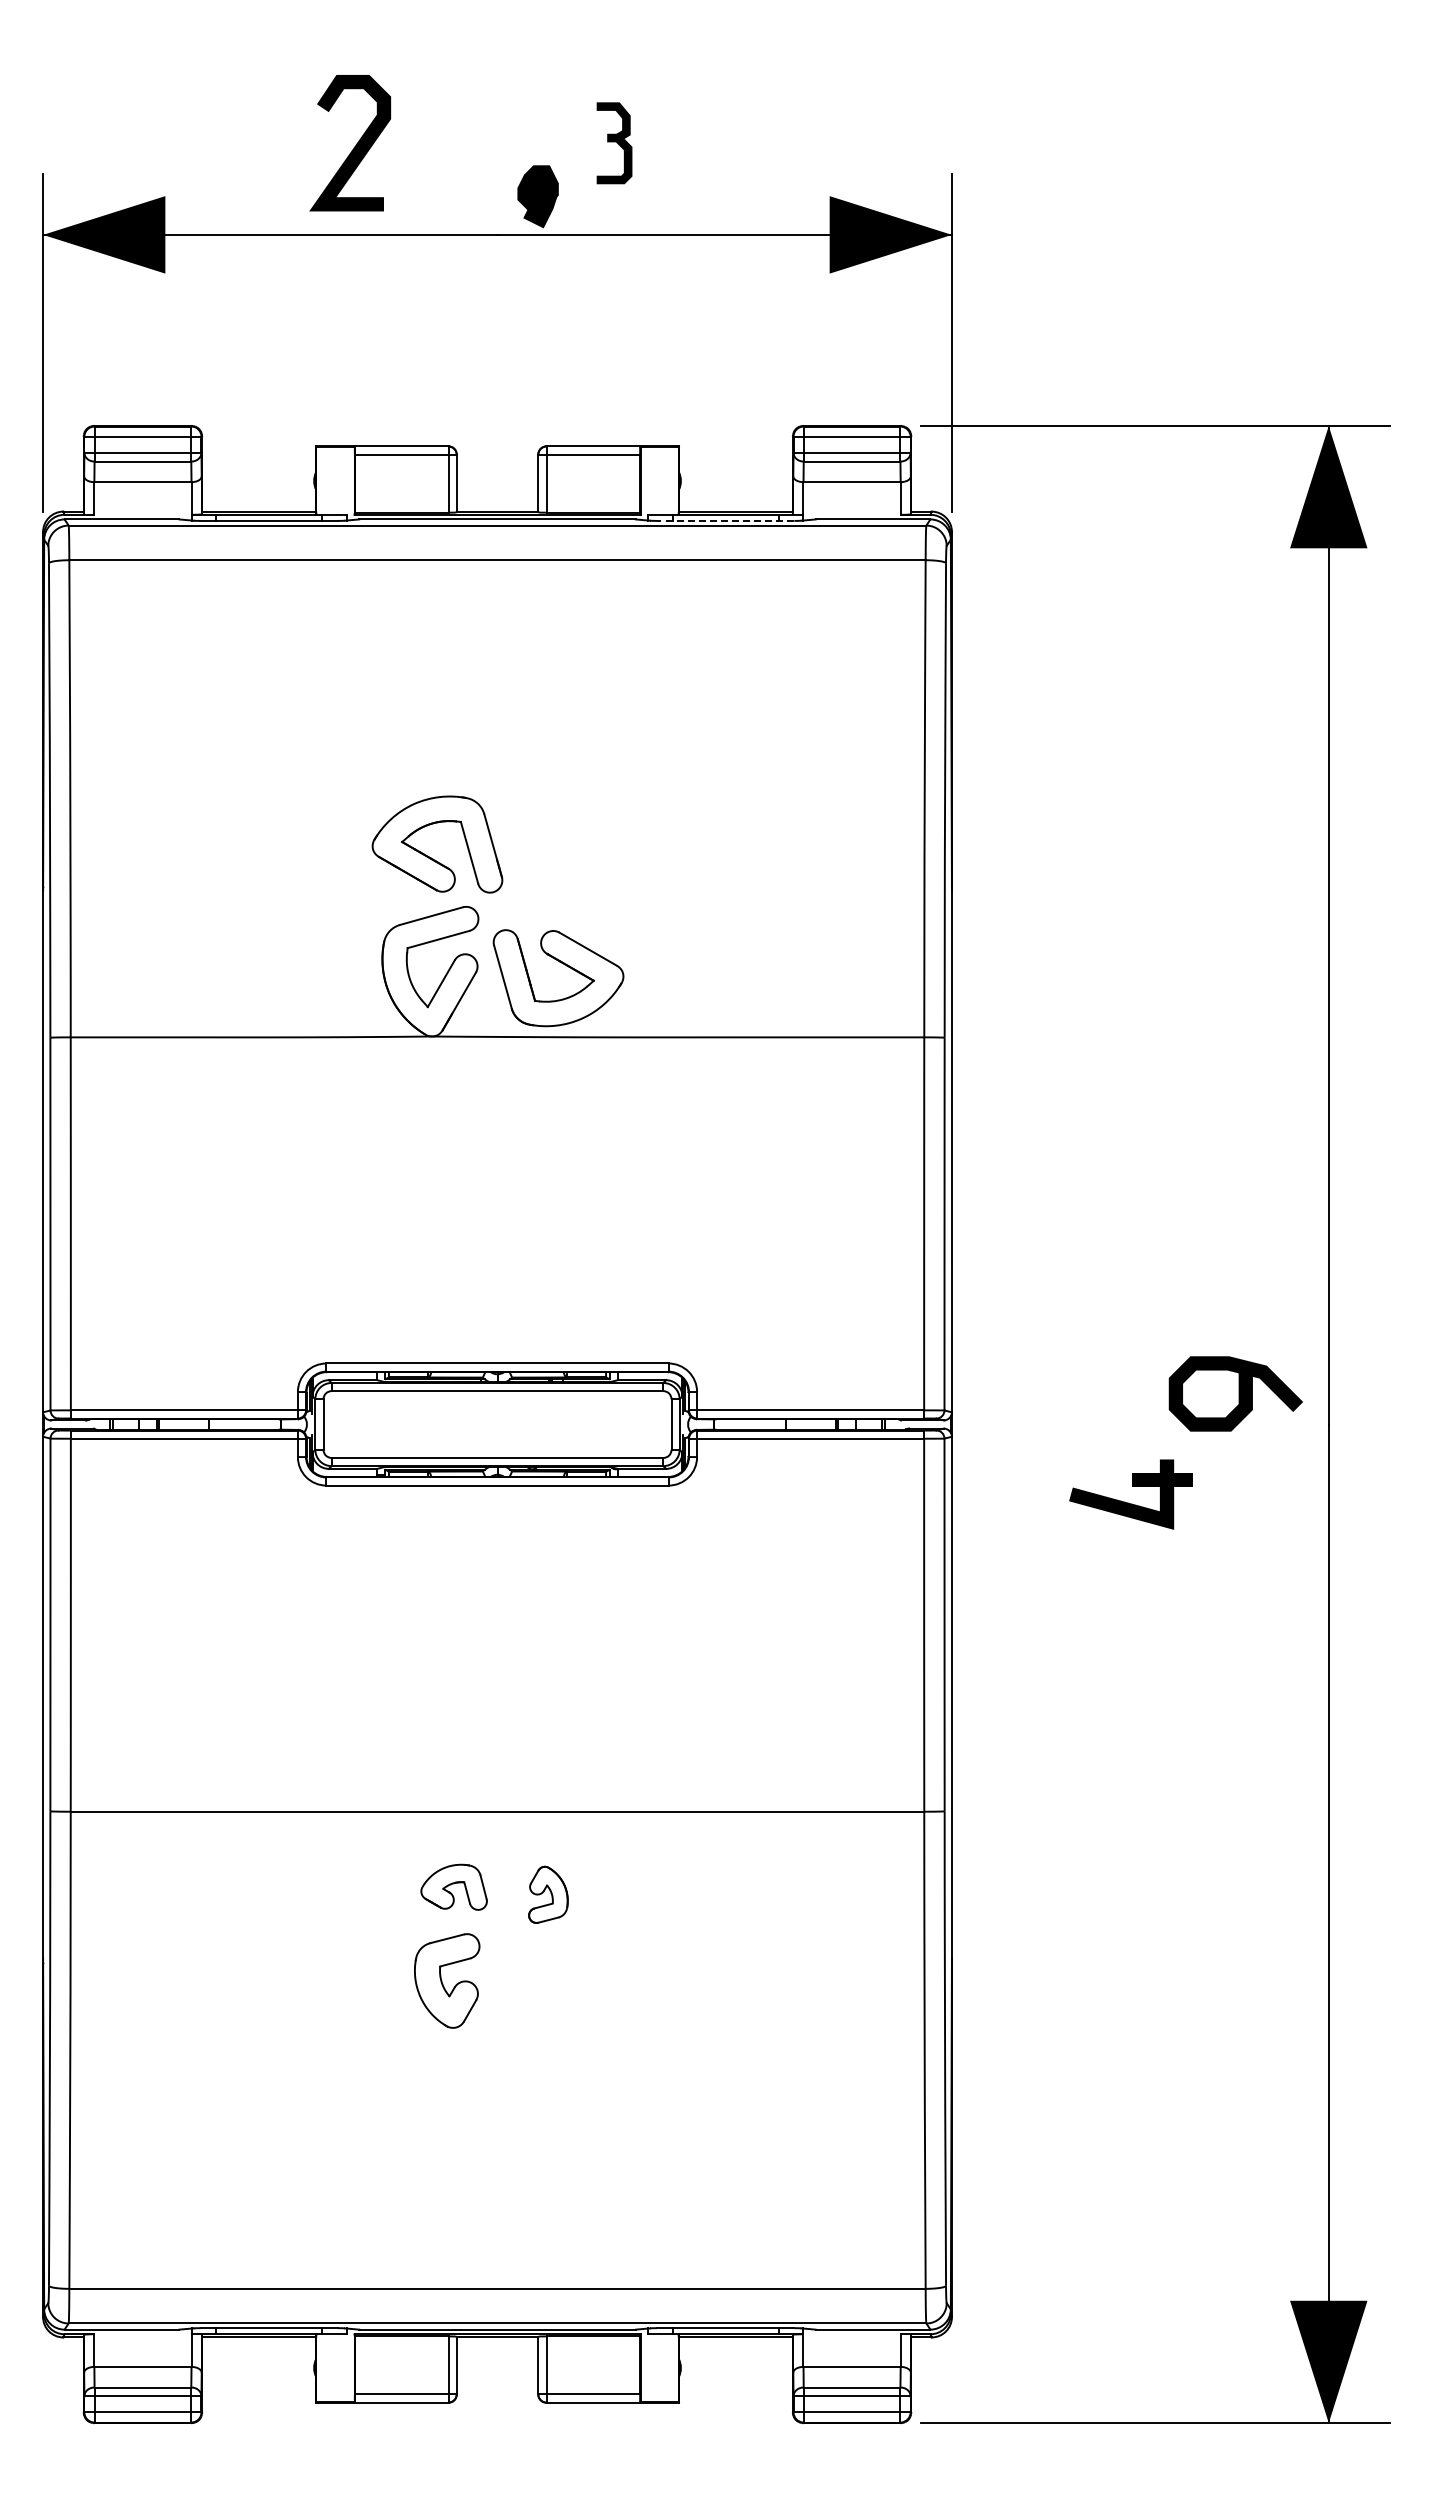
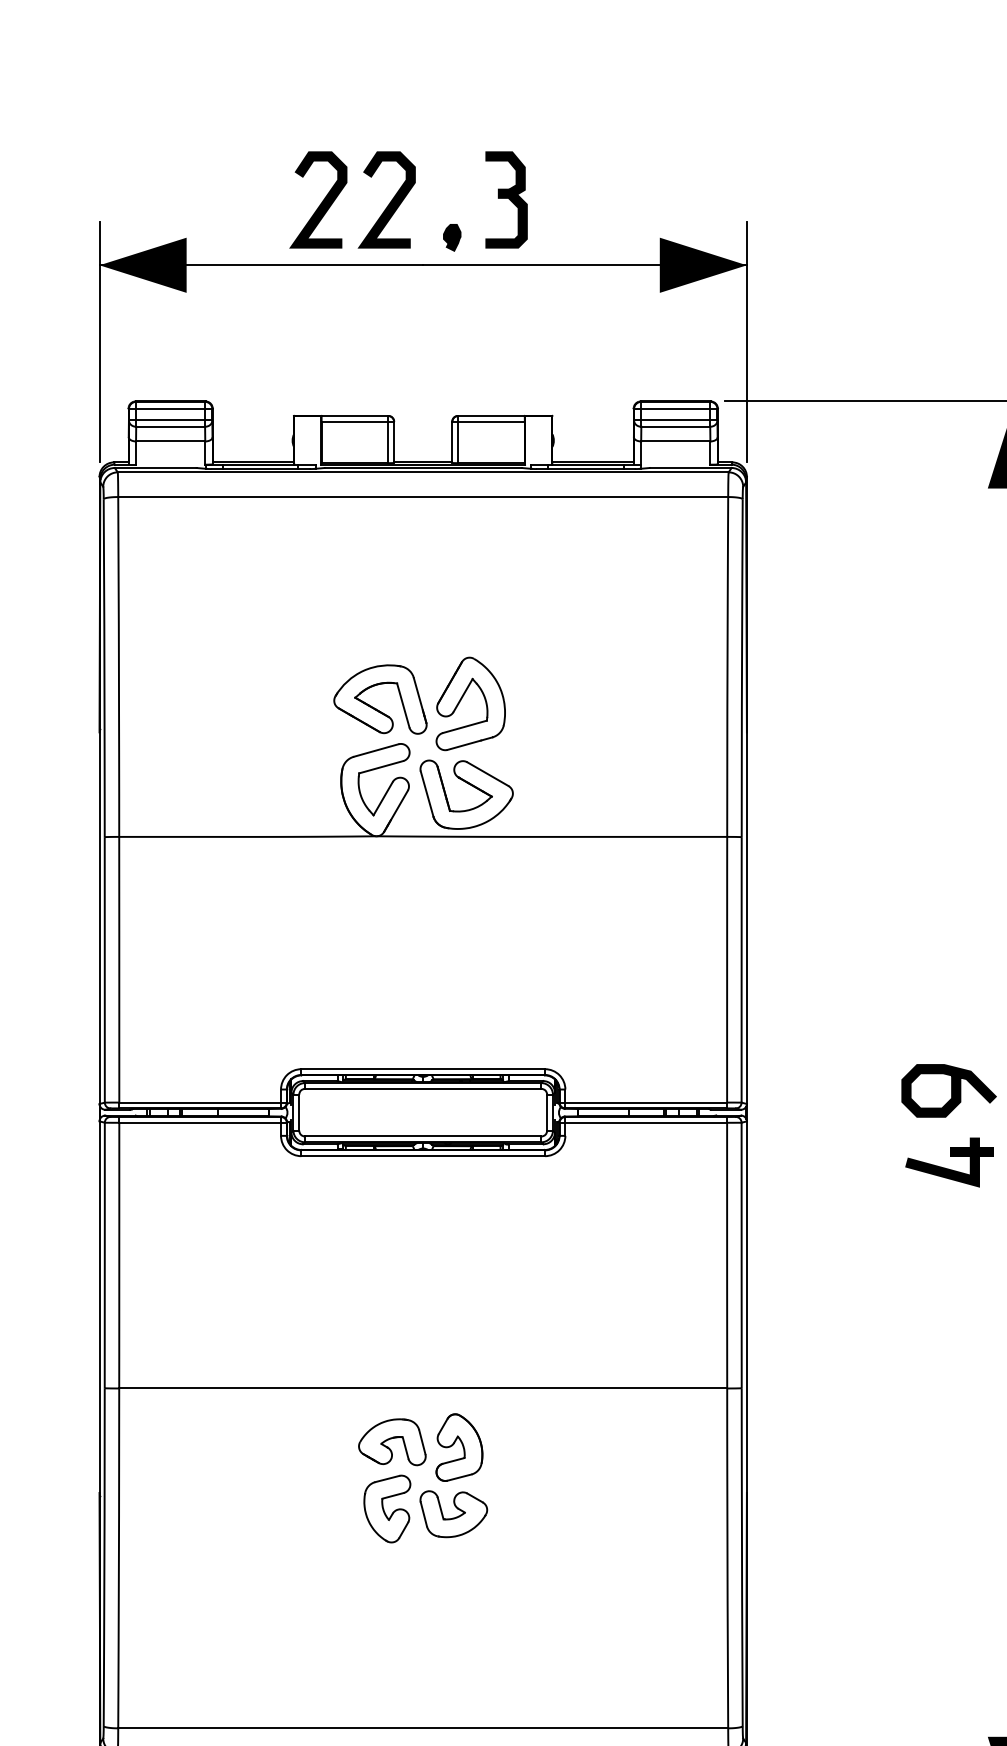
part: (614, 143) -> (506, 200), size x1.67
curve: (450, 146) -> (389, 202), added
part: (538, 195) -> (452, 237), size x0.62
line: (725, 520) -> (585, 468), dashed -> solid
part: (553, 841) -> (463, 697), added
part: (1132, 1486) -> (950, 1156), moved
part: (453, 1887) -> (391, 1442), size x1.43
part: (548, 1894) -> (459, 1447), size x1.67
part: (540, 1988) -> (453, 1514), added

